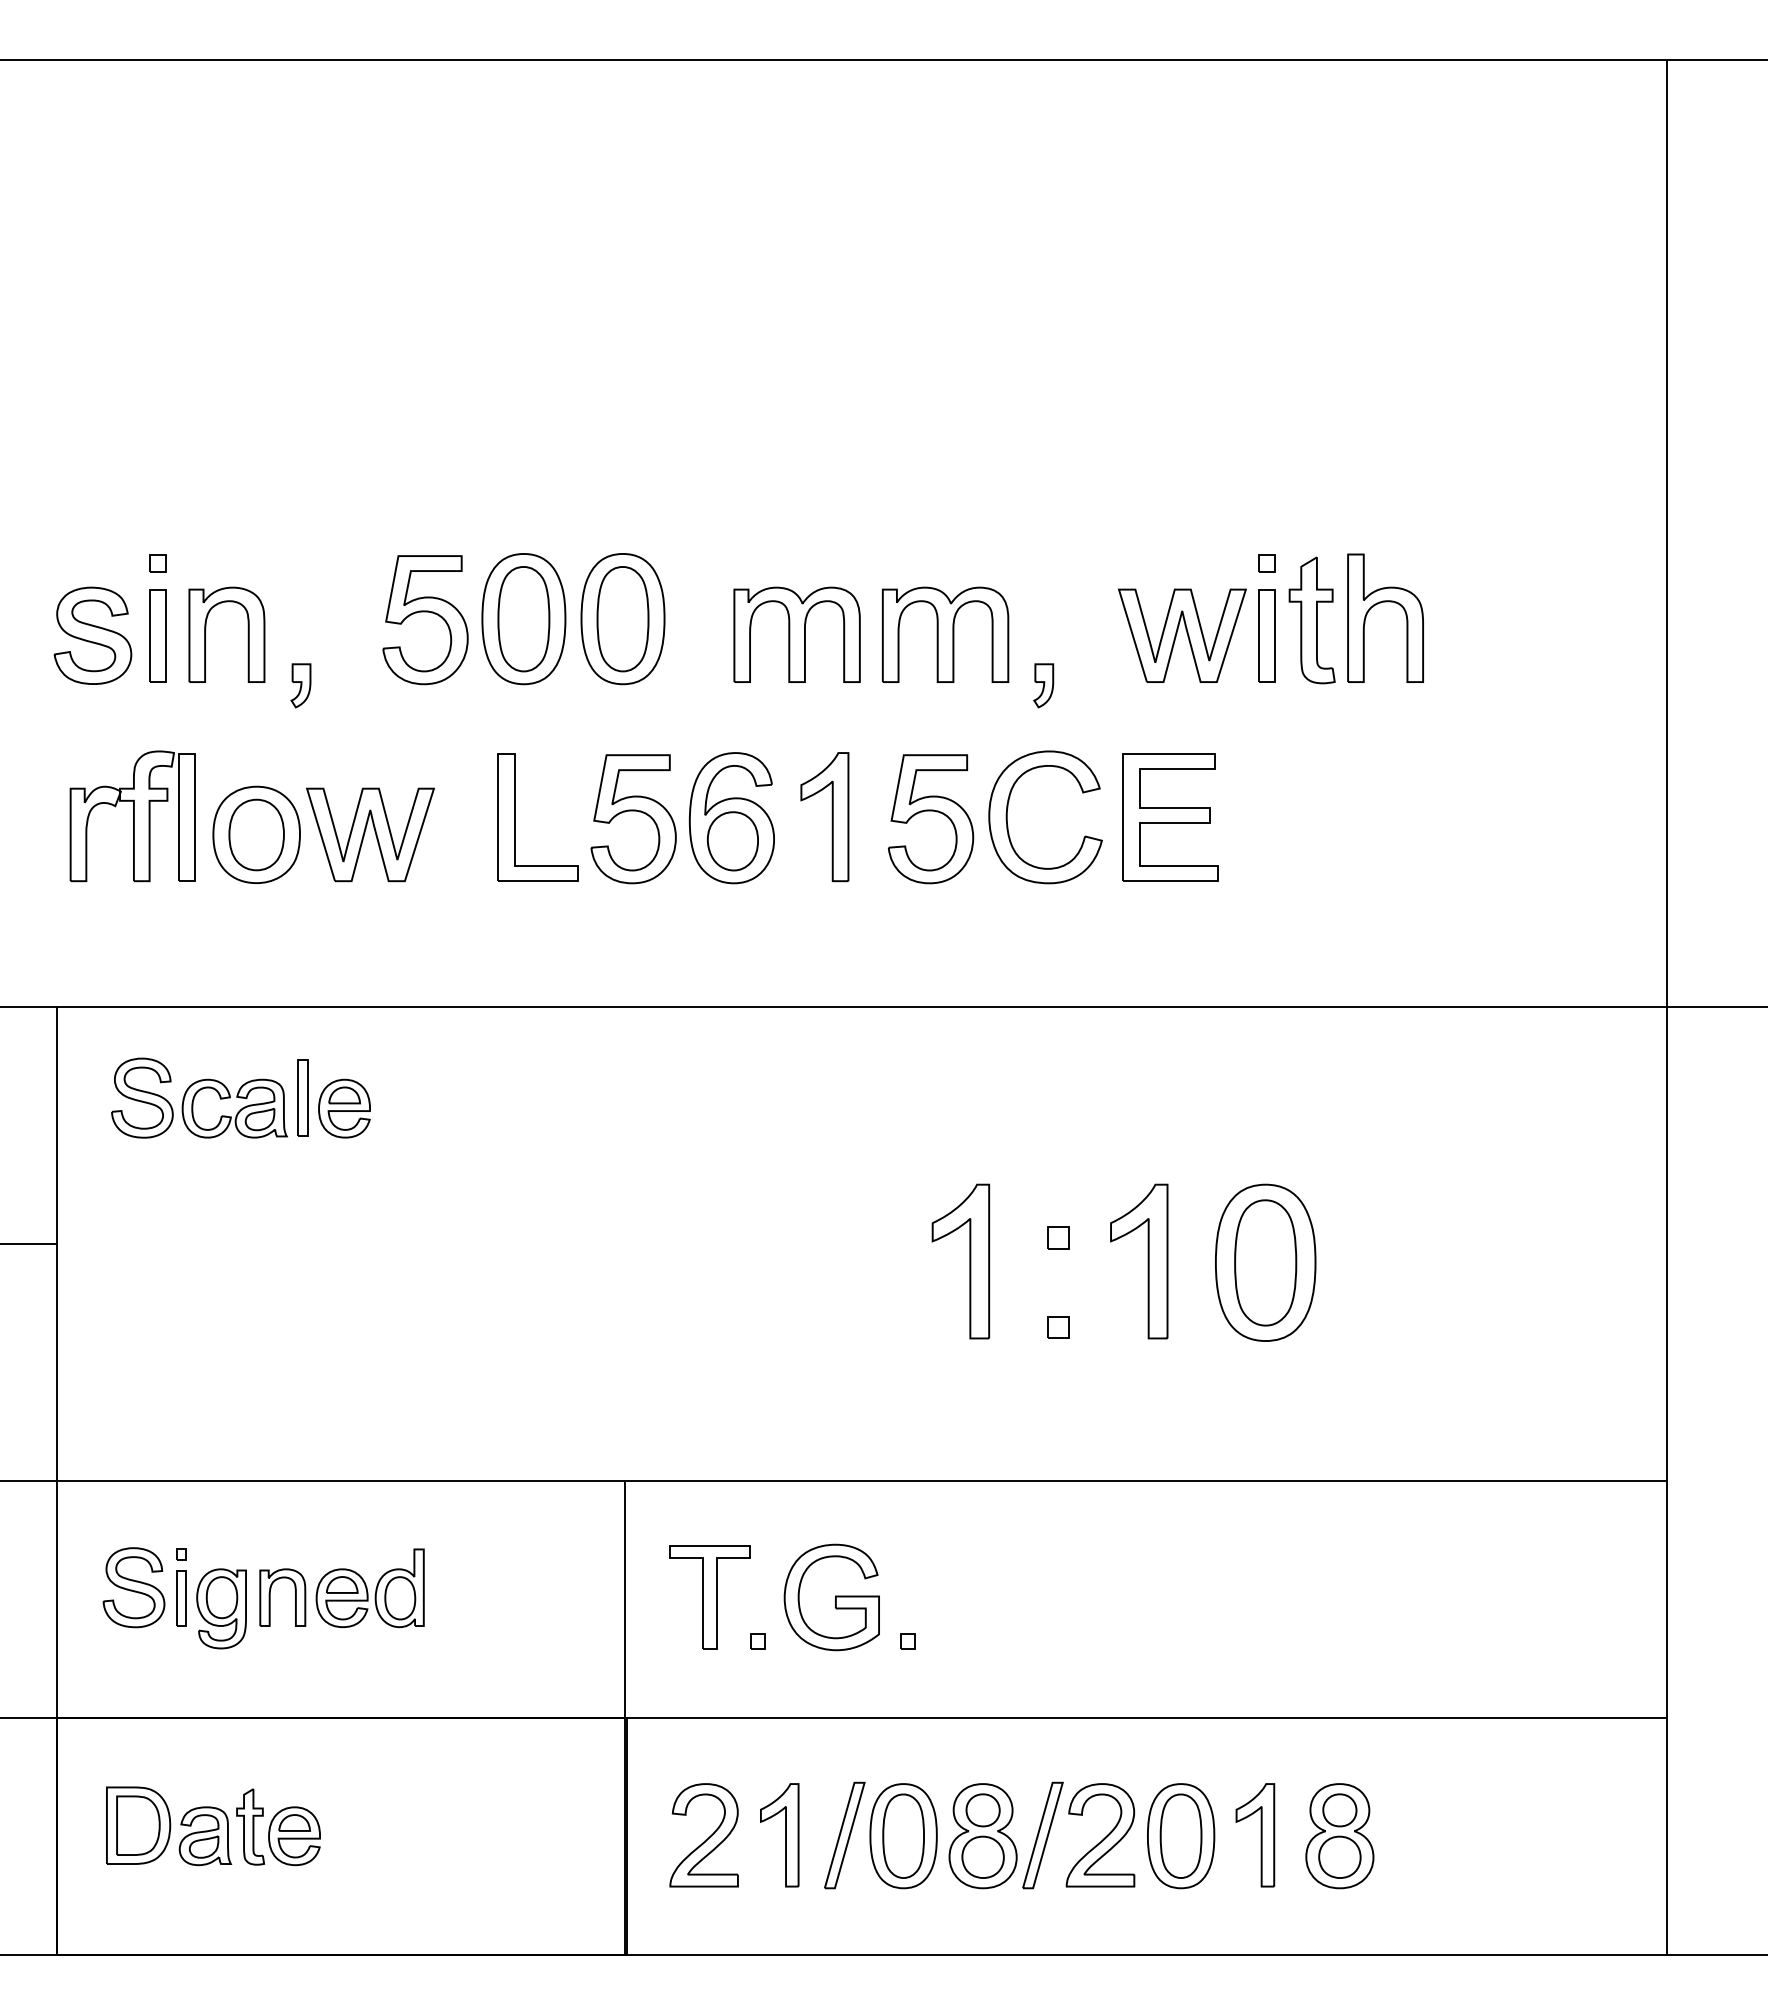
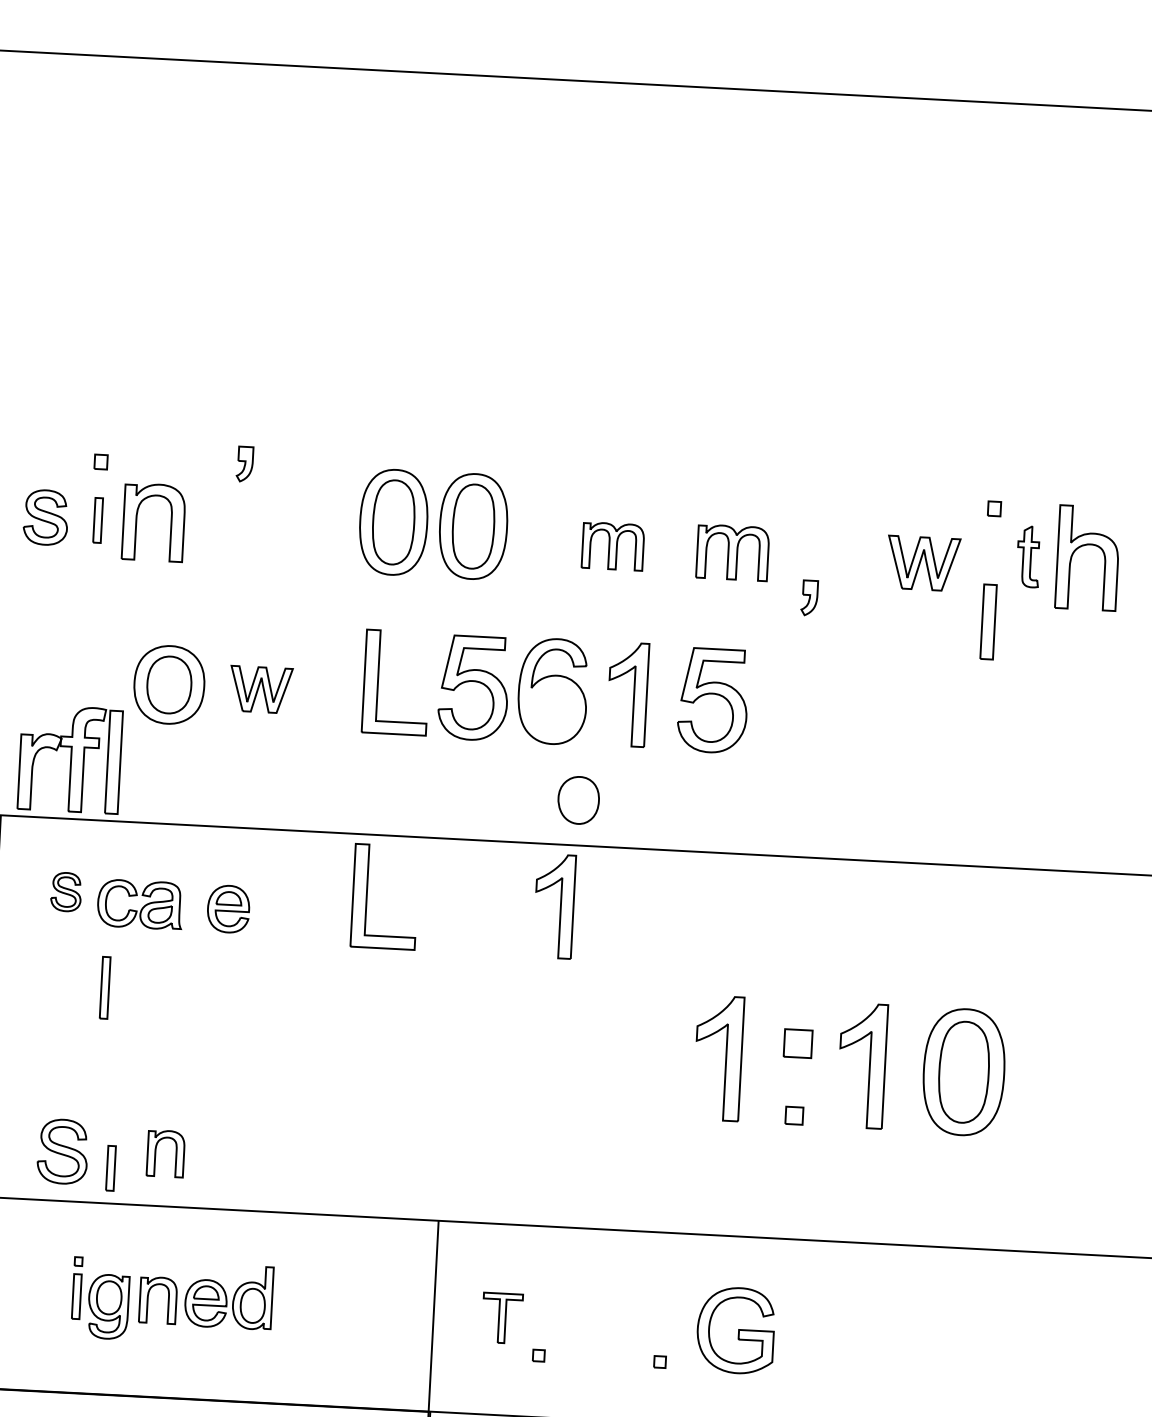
part: (425, 612) -> (314, 512), removed
part: (1311, 620) -> (1028, 556), size x0.6
part: (796, 634) -> (612, 546), size x0.6
part: (945, 634) -> (732, 552), size x0.7
part: (92, 635) -> (45, 517), size x0.7
part: (157, 635) -> (97, 520), size x0.6
part: (1182, 635) -> (923, 563), size x0.7
part: (1266, 635) -> (988, 621), moved
part: (300, 685) -> (244, 463), moved
part: (132, 816) -> (70, 759), moved
part: (1170, 817) -> (906, 709), removed
part: (1008, 825) -> (775, 709), removed
part: (370, 834) -> (261, 689), size x0.6
part: (732, 841) -> (578, 800), moved
part: (515, 1083) -> (367, 896), added
part: (754, 1084) -> (559, 906), added
part: (142, 1097) -> (66, 891), size x0.6
part: (302, 1097) -> (104, 987), moved
part: (1058, 1237) -> (798, 1043), size x1.6
part: (270, 1415) -> (155, 1153), added
part: (215, 1437) -> (110, 1168), added
part: (133, 1587) -> (62, 1151), moved
part: (709, 1597) -> (501, 1318), size x0.6
part: (831, 1597) -> (735, 1330), moved

